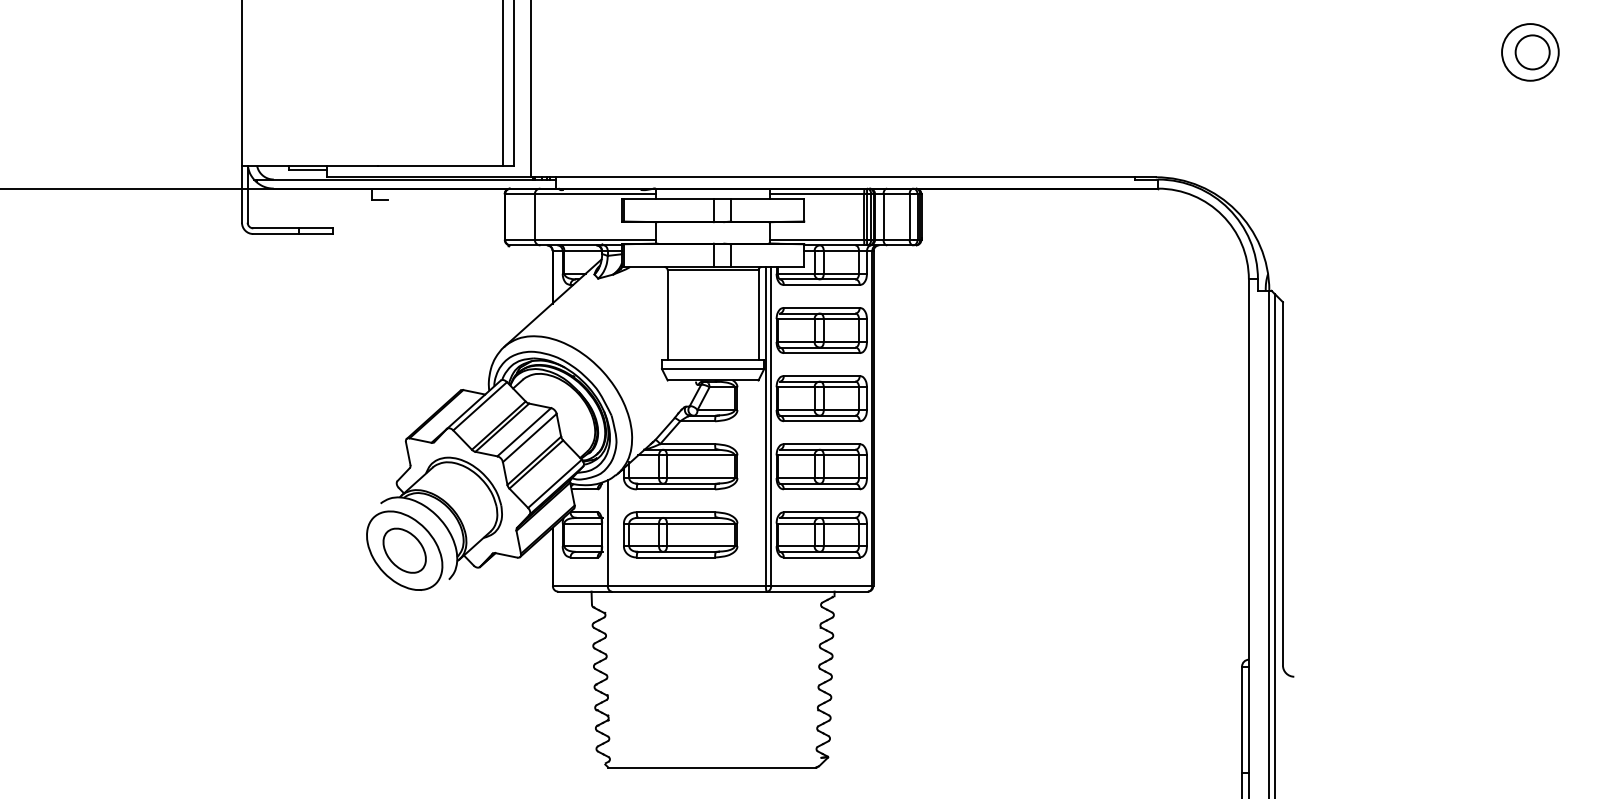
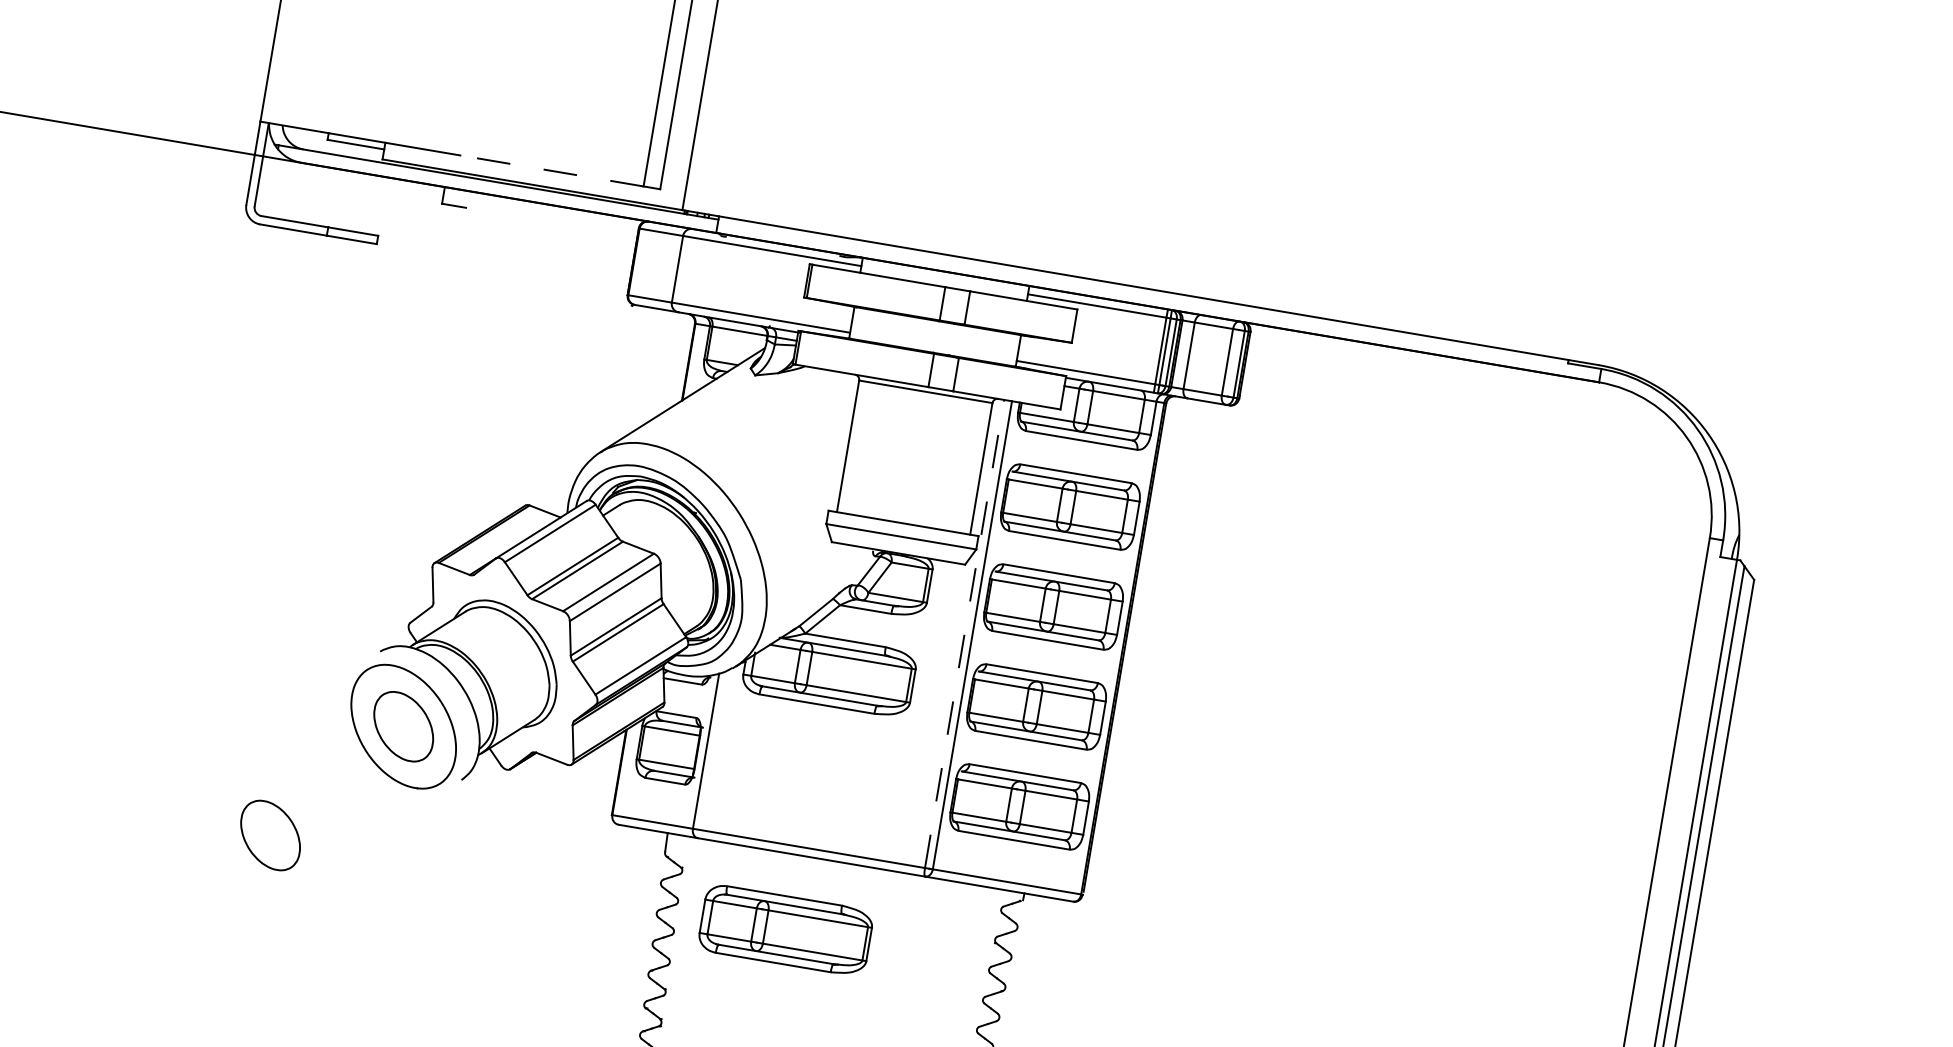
line: (440, 165) -> (551, 170), solid -> dashed
line: (765, 425) -> (964, 632), solid -> dashed
part: (680, 534) -> (785, 929), moved
part: (328, 637) -> (270, 835), added

